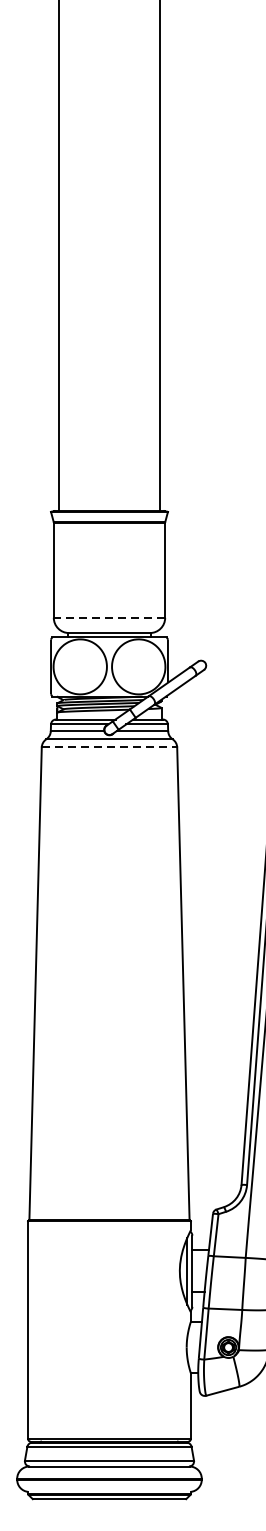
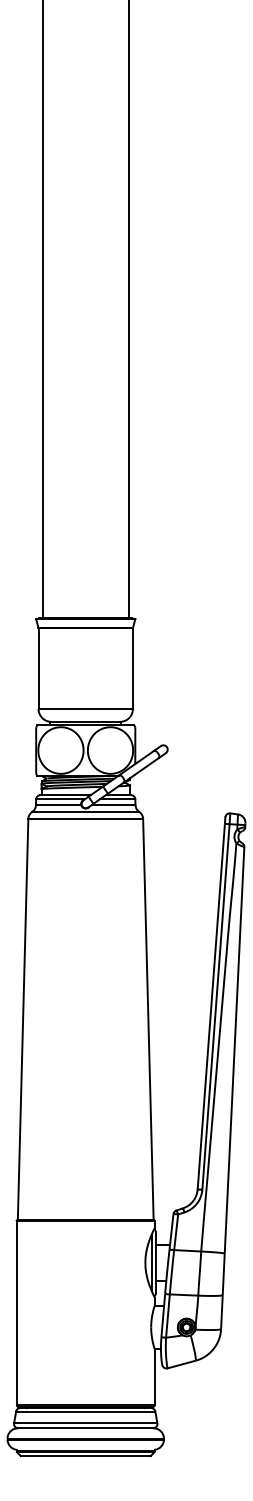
line: (109, 617) -> (85, 708), dashed -> solid
line: (110, 747) -> (86, 818), dashed -> solid

